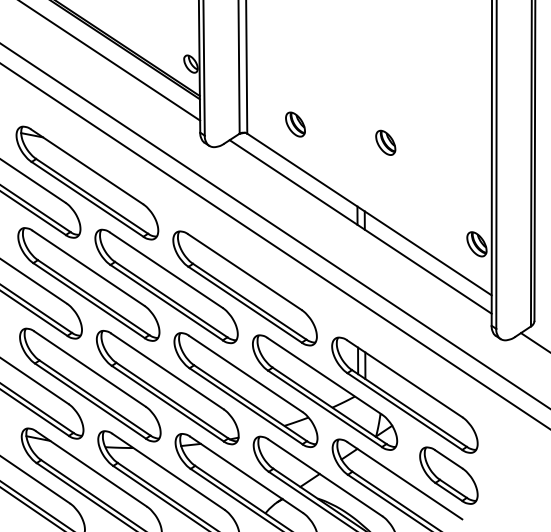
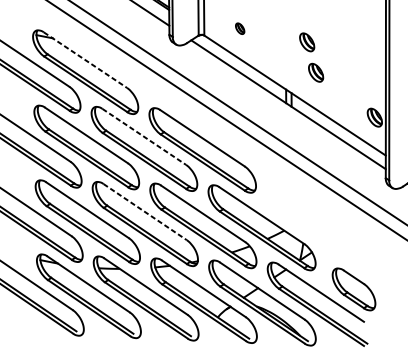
part: (295, 124) -> (240, 28), size x0.6
line: (87, 167) -> (85, 60), solid -> dashed
part: (397, 183) -> (315, 72), added
line: (166, 270) -> (144, 137), solid -> dashed
line: (167, 371) -> (145, 212), solid -> dashed
part: (404, 394) -> (321, 229), removed

